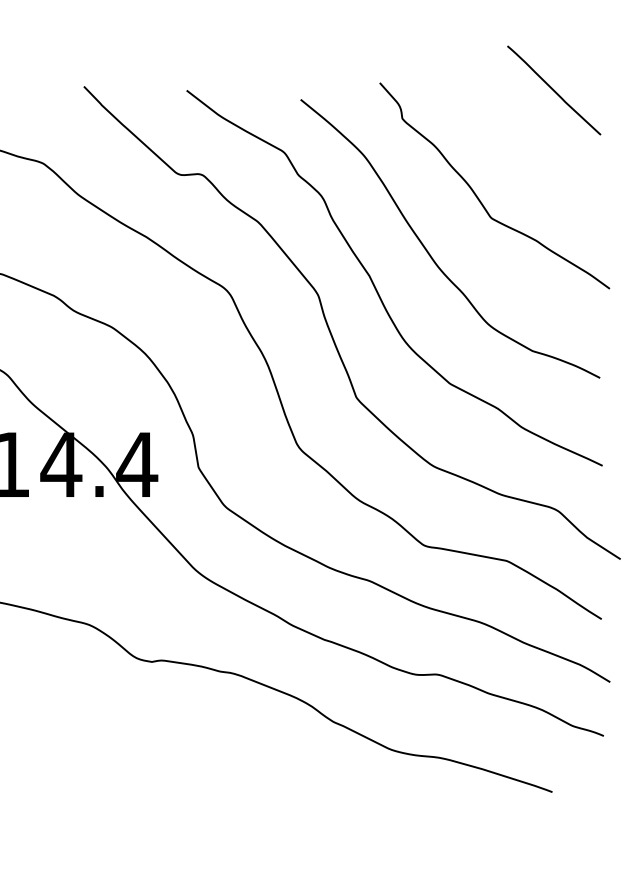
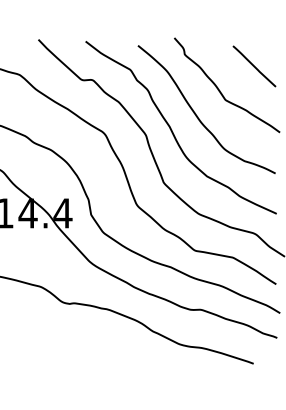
line: (554, 90) -> (254, 66), moved

